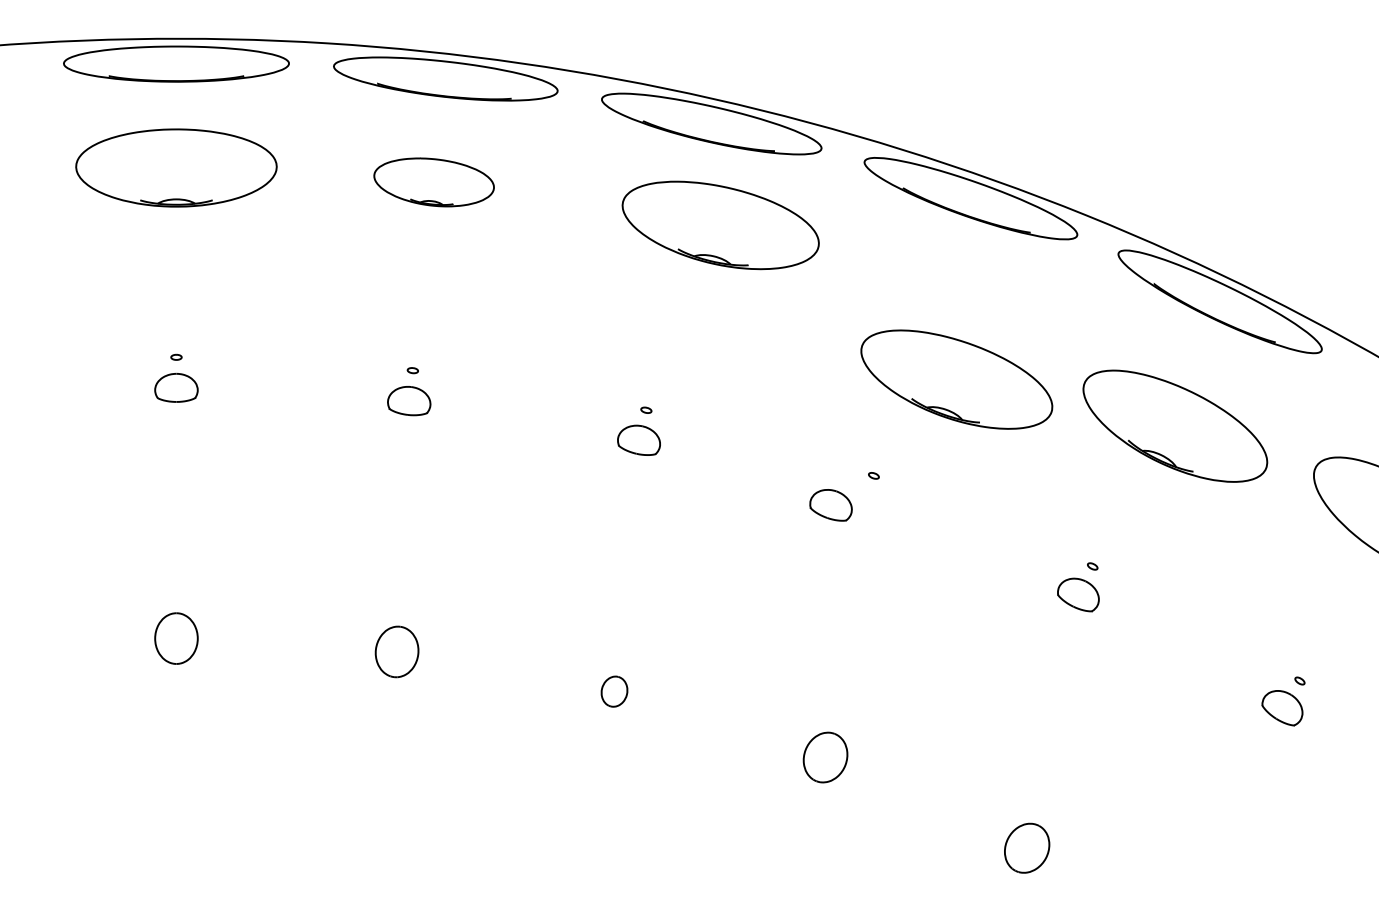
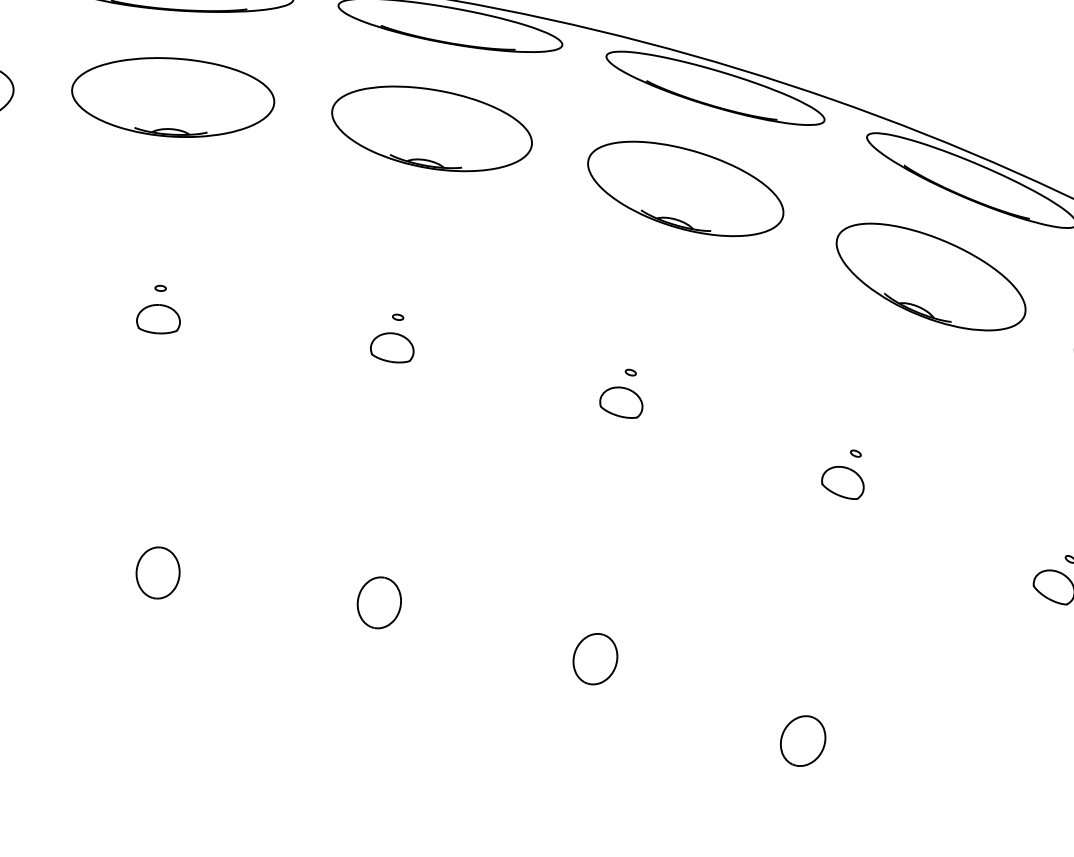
part: (433, 182) -> (172, 97), size x1.67
part: (720, 225) -> (431, 128), moved
part: (956, 379) -> (685, 188), moved
part: (1175, 425) -> (931, 276), moved
part: (830, 505) -> (620, 403), moved
part: (614, 691) -> (379, 602), size x1.67

